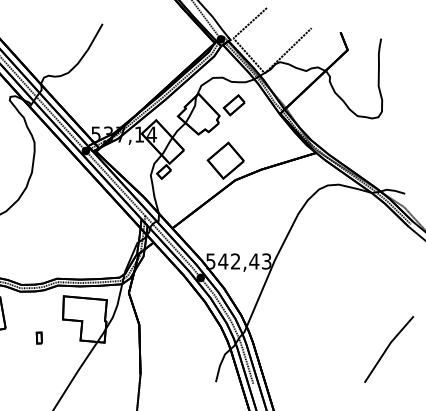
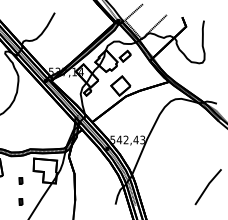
part: (38, 376) -> (20, 201), added

